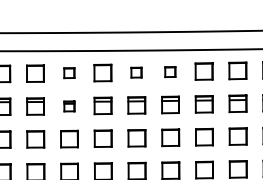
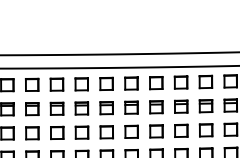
part: (170, 71) -> (106, 83), size x1.67
part: (69, 72) -> (32, 84), size x1.67
part: (136, 72) -> (81, 84), size x1.67
part: (69, 106) -> (32, 109), size x1.67

